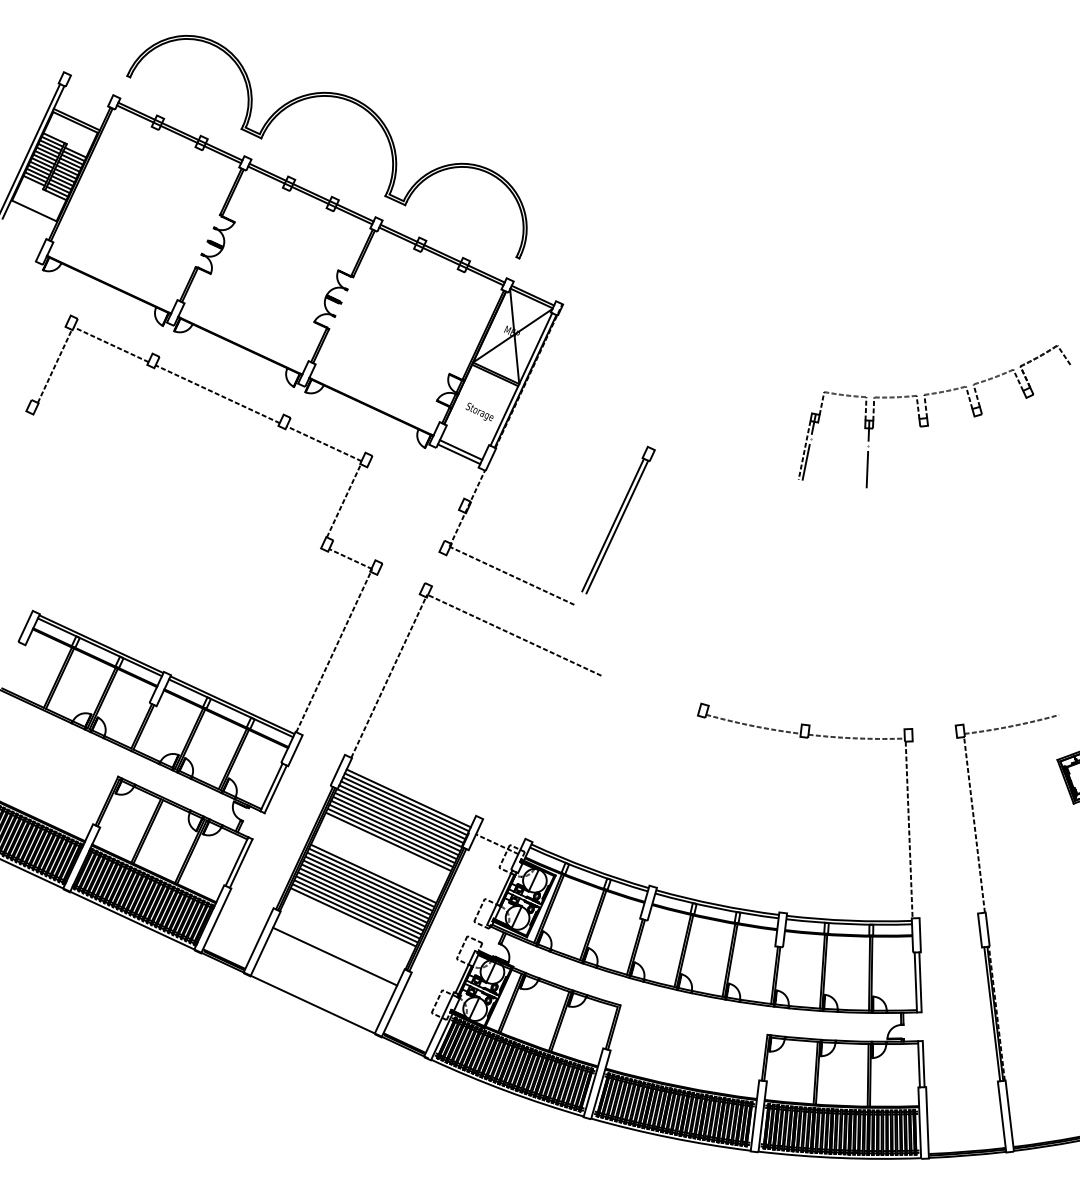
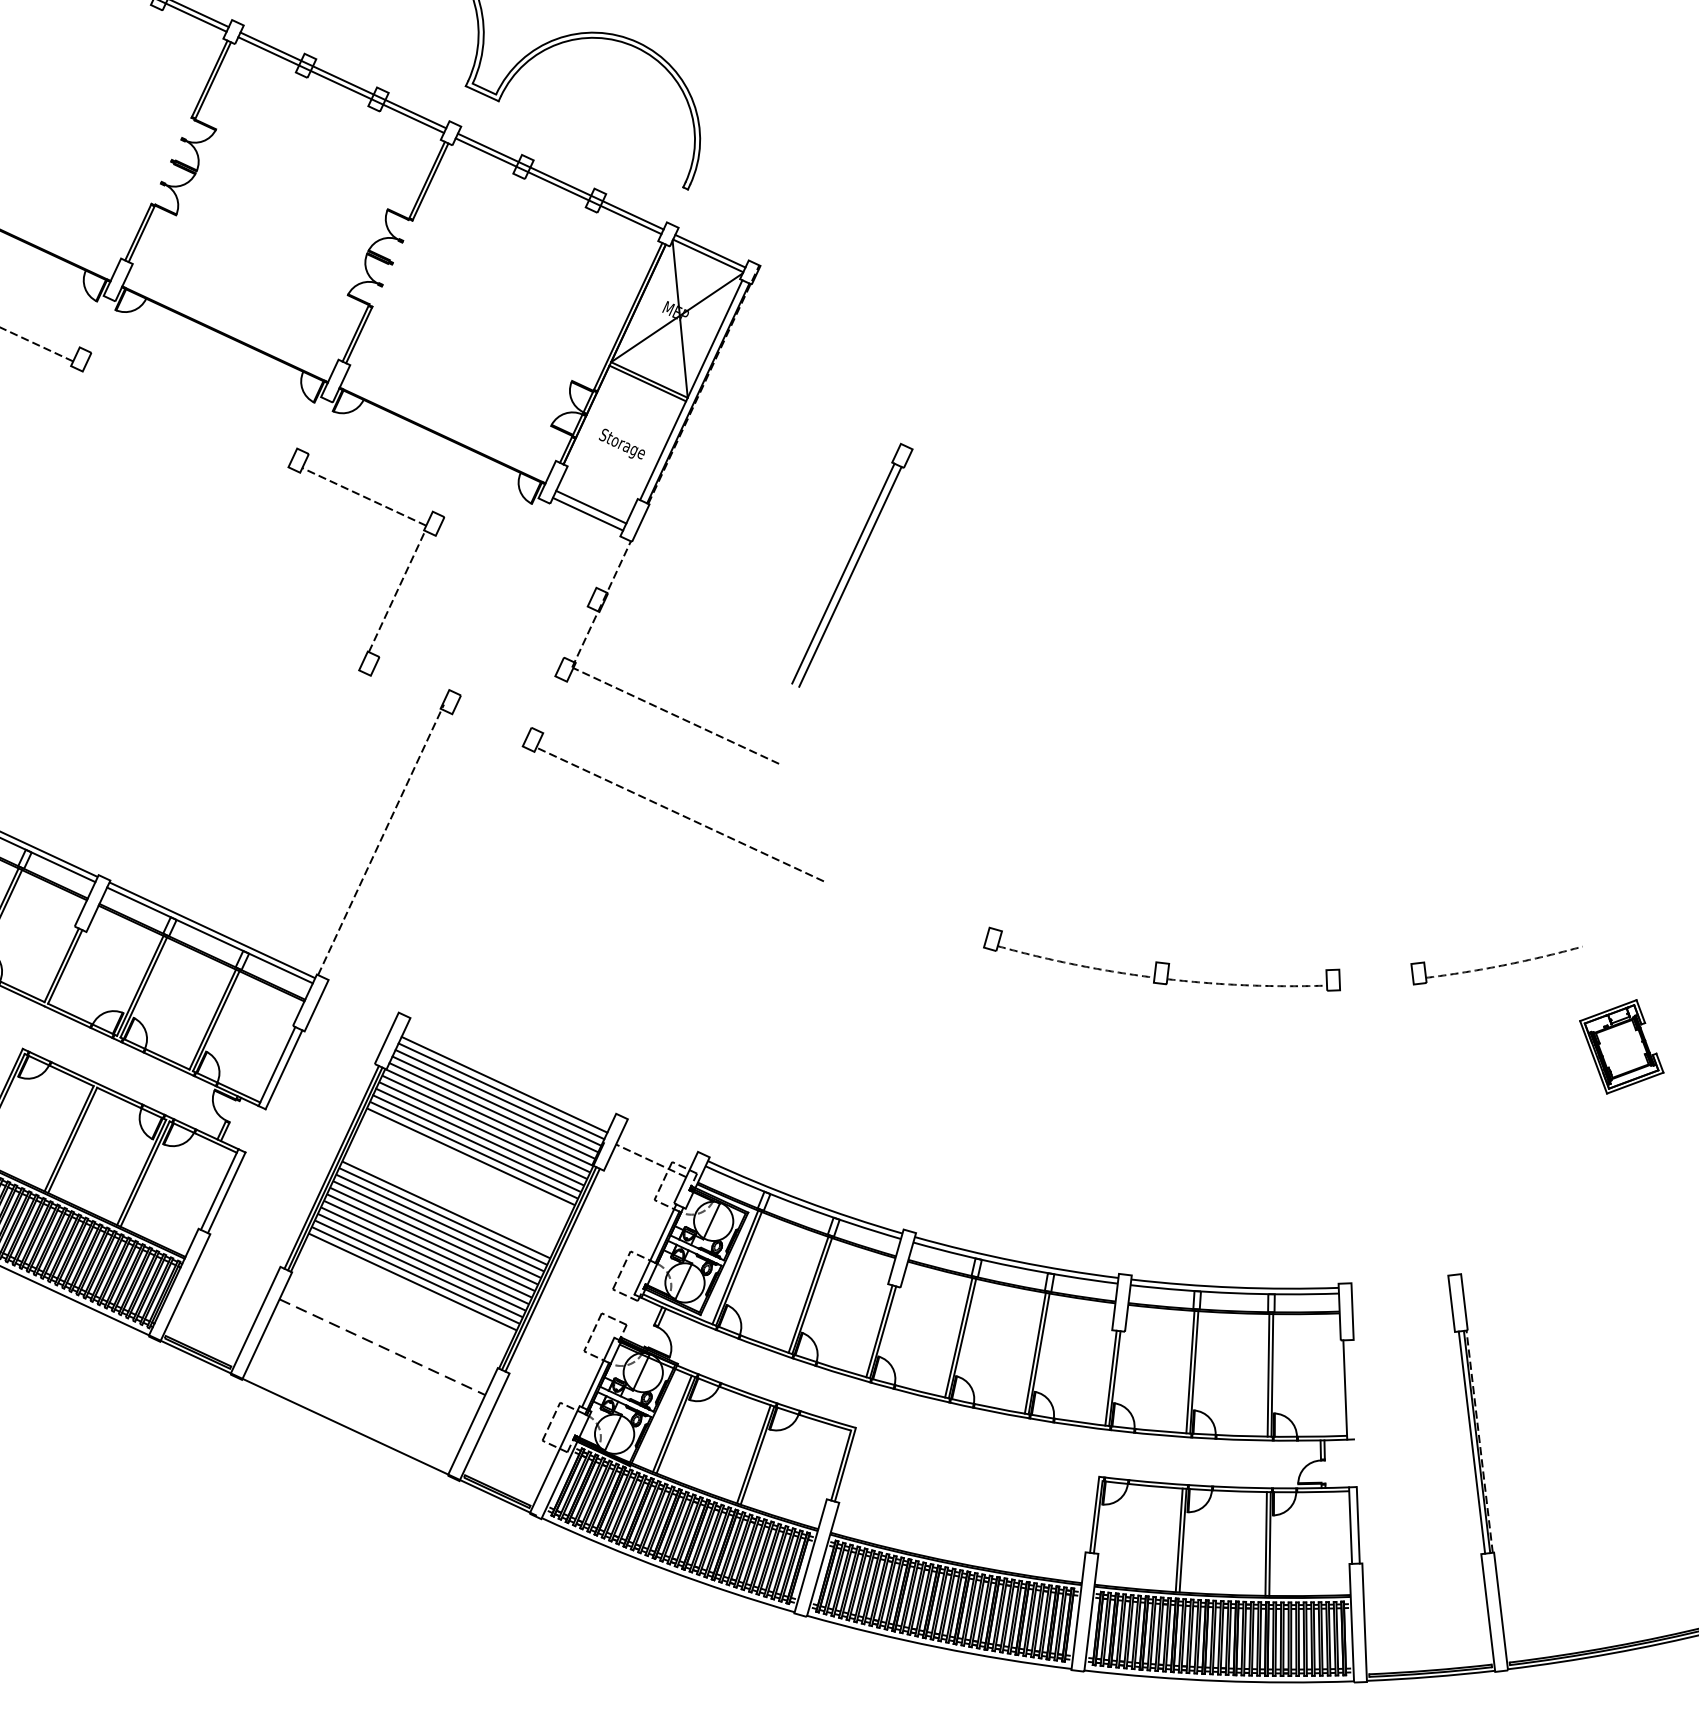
line: (217, 394) -> (187, 415), removed
part: (928, 418) -> (1366, 454), removed
part: (618, 519) -> (852, 564), moved
line: (350, 559) -> (407, 688), removed
line: (389, 675) -> (472, 881), removed
line: (974, 824) -> (1442, 1128), removed
line: (908, 829) -> (1333, 1136), removed
line: (335, 956) -> (383, 1346), solid -> dashed
line: (920, 982) -> (1353, 1390), removed

